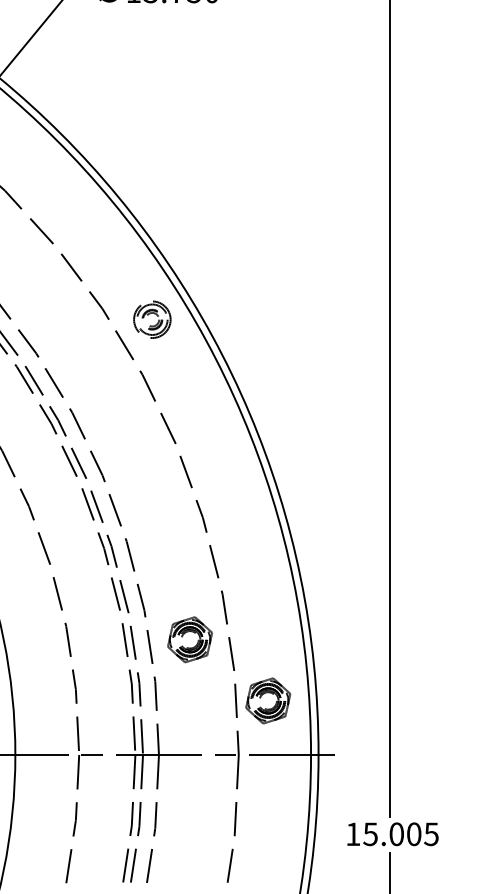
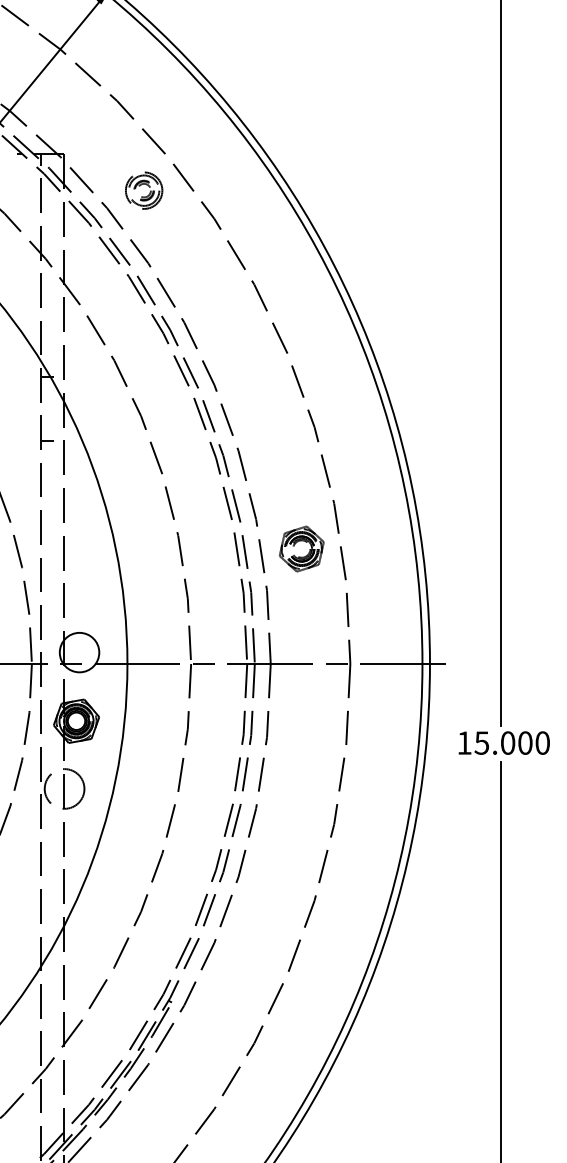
part: (152, 319) -> (144, 190), moved
part: (267, 700) -> (379, 609), removed
text: (431, 833) -> (542, 742), 15.005 -> 15.000

